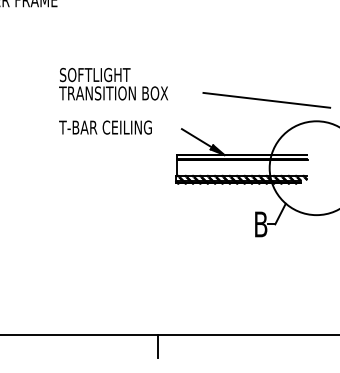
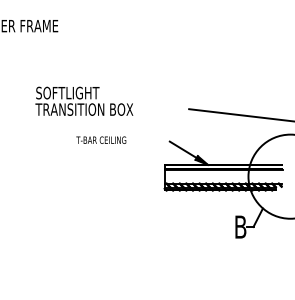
part: (113, 84) -> (84, 101), moved
part: (105, 127) -> (101, 140), size x0.6

